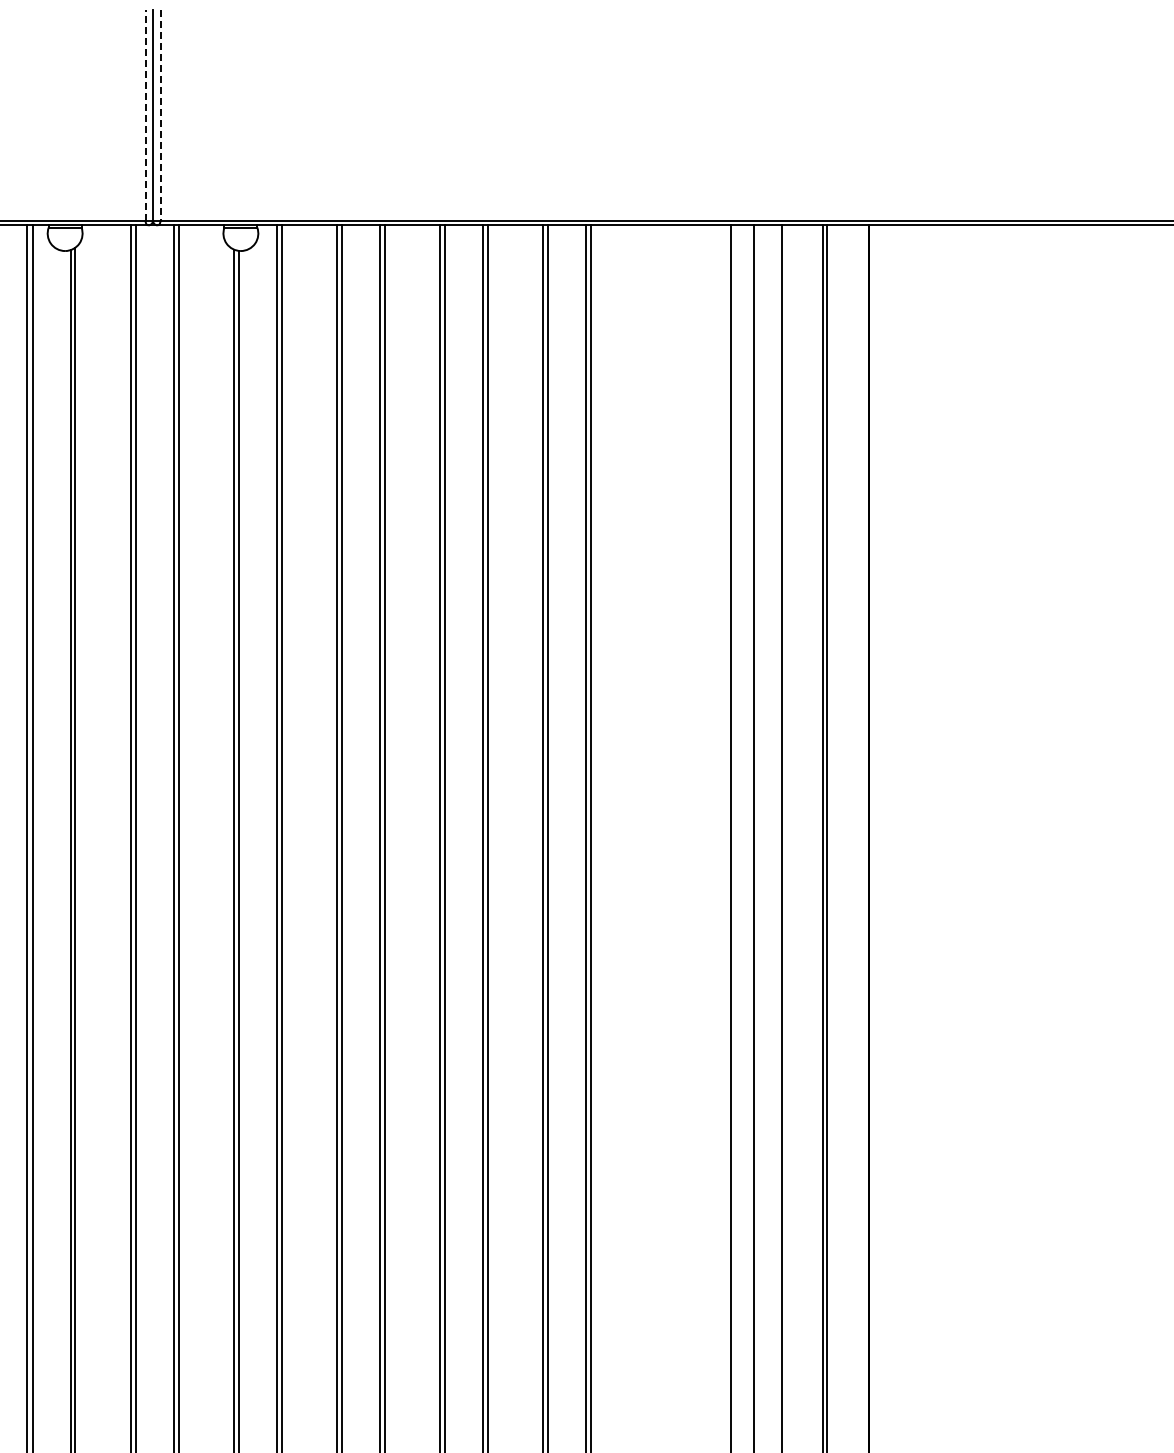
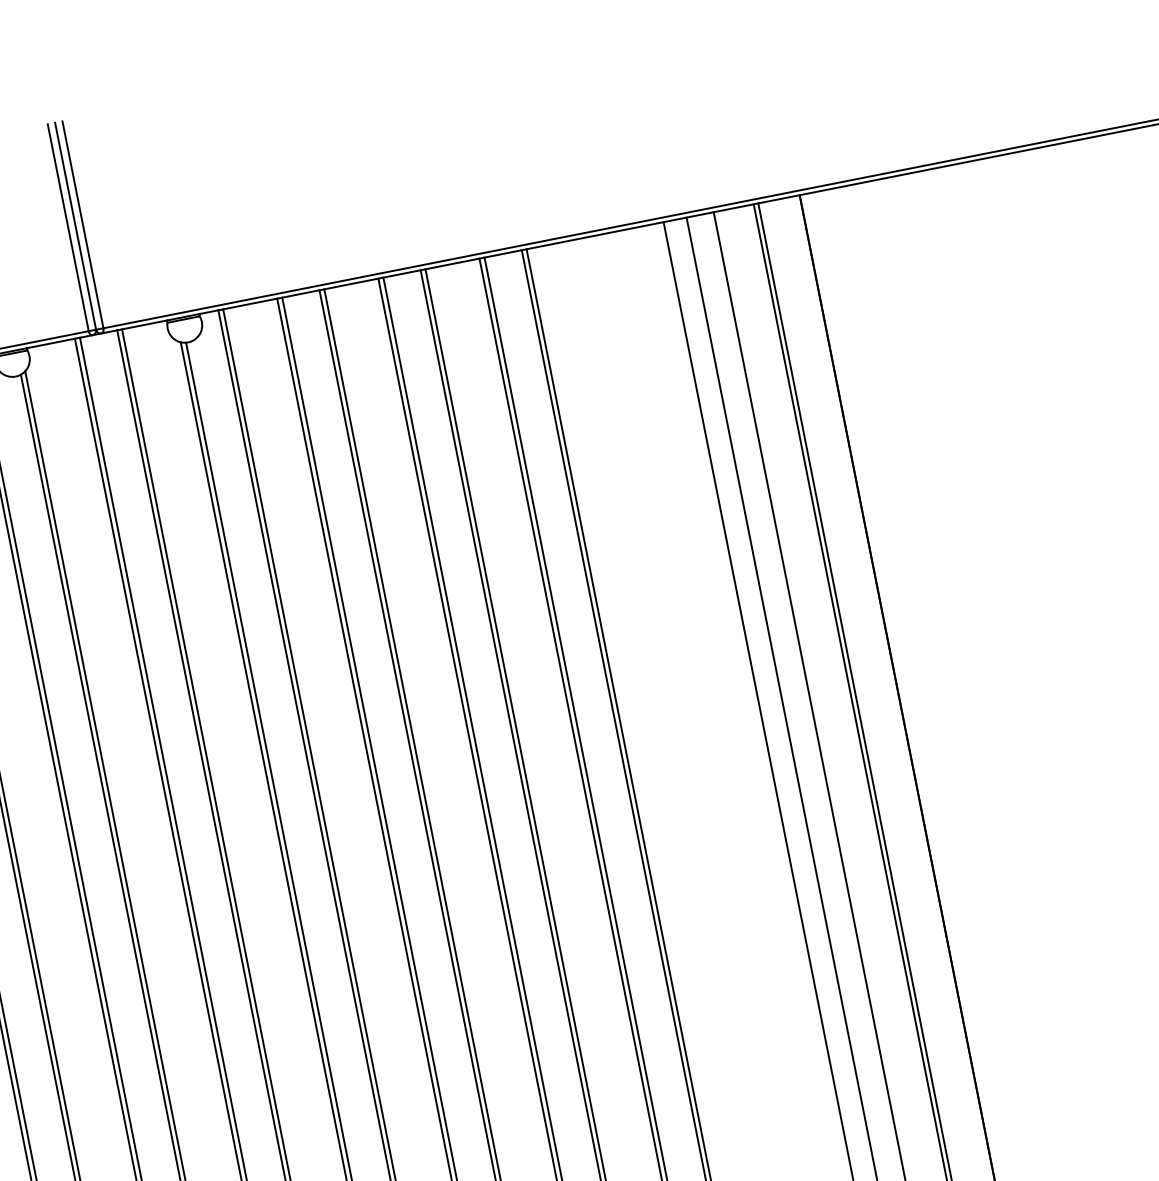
line: (145, 114) -> (68, 227), dashed -> solid
line: (160, 115) -> (83, 225), dashed -> solid

